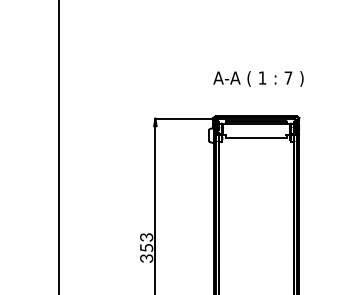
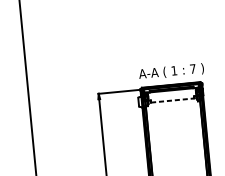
text: (258, 78) -> (171, 71), moved
line: (256, 137) -> (172, 100), solid -> dashed

